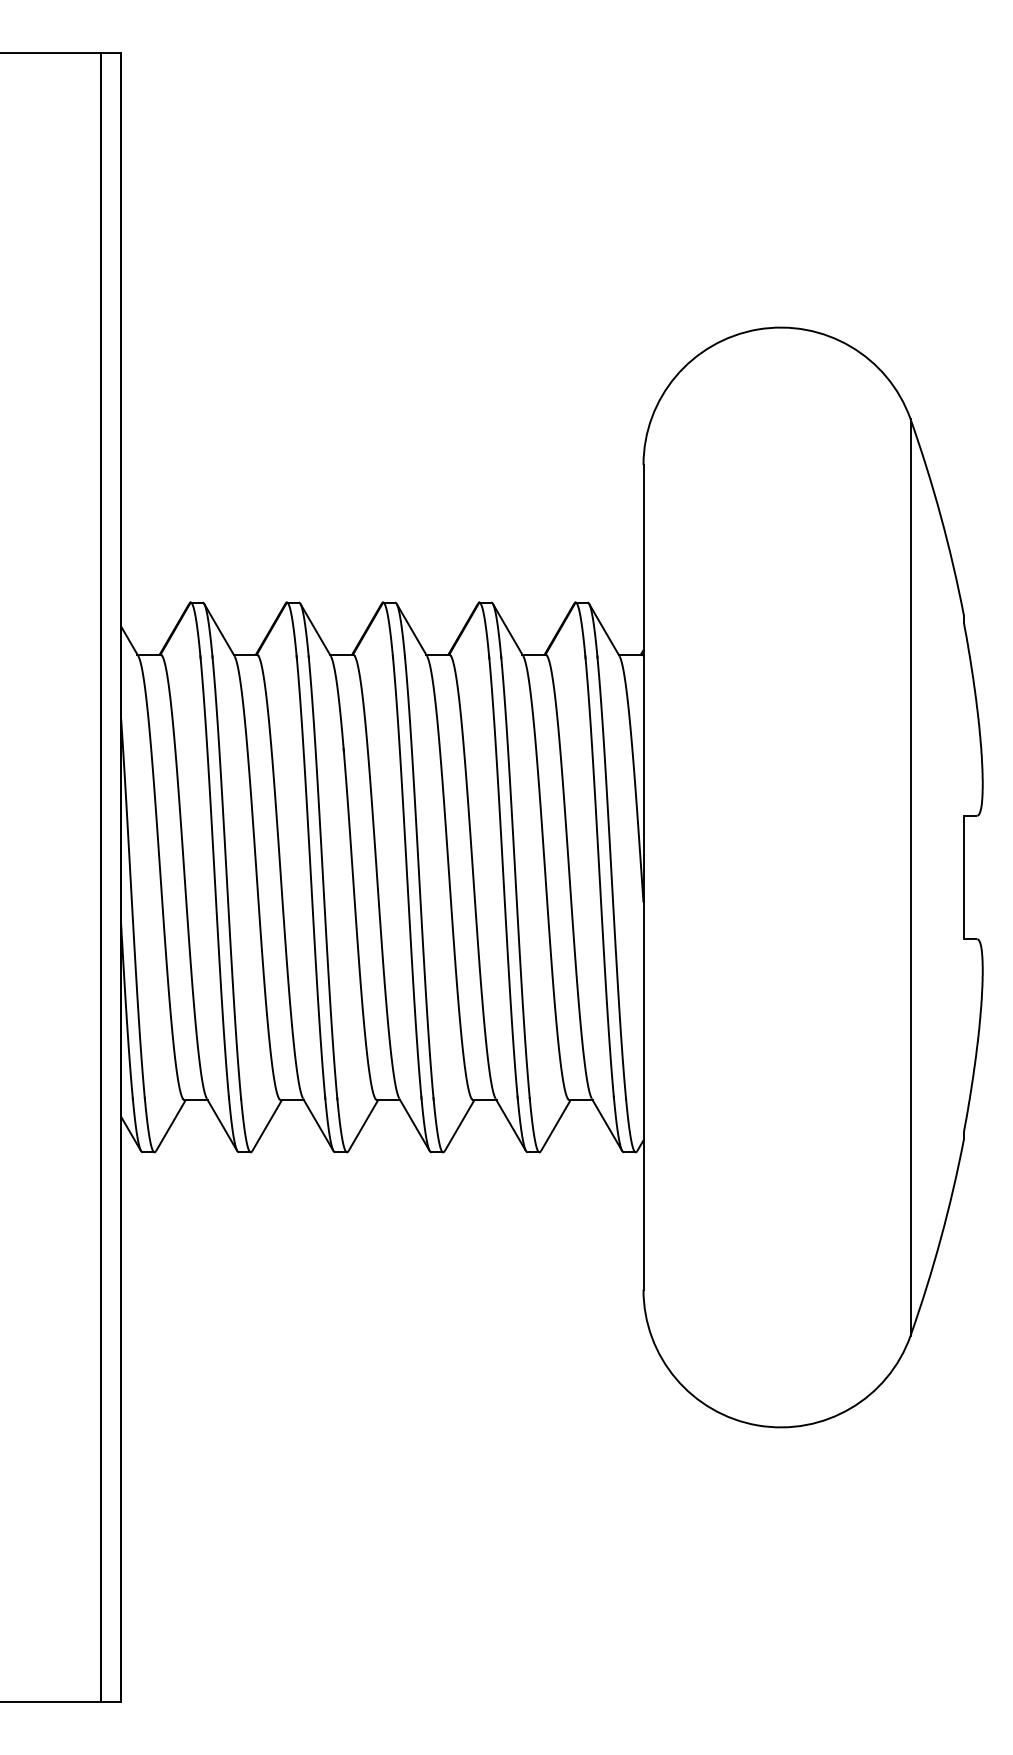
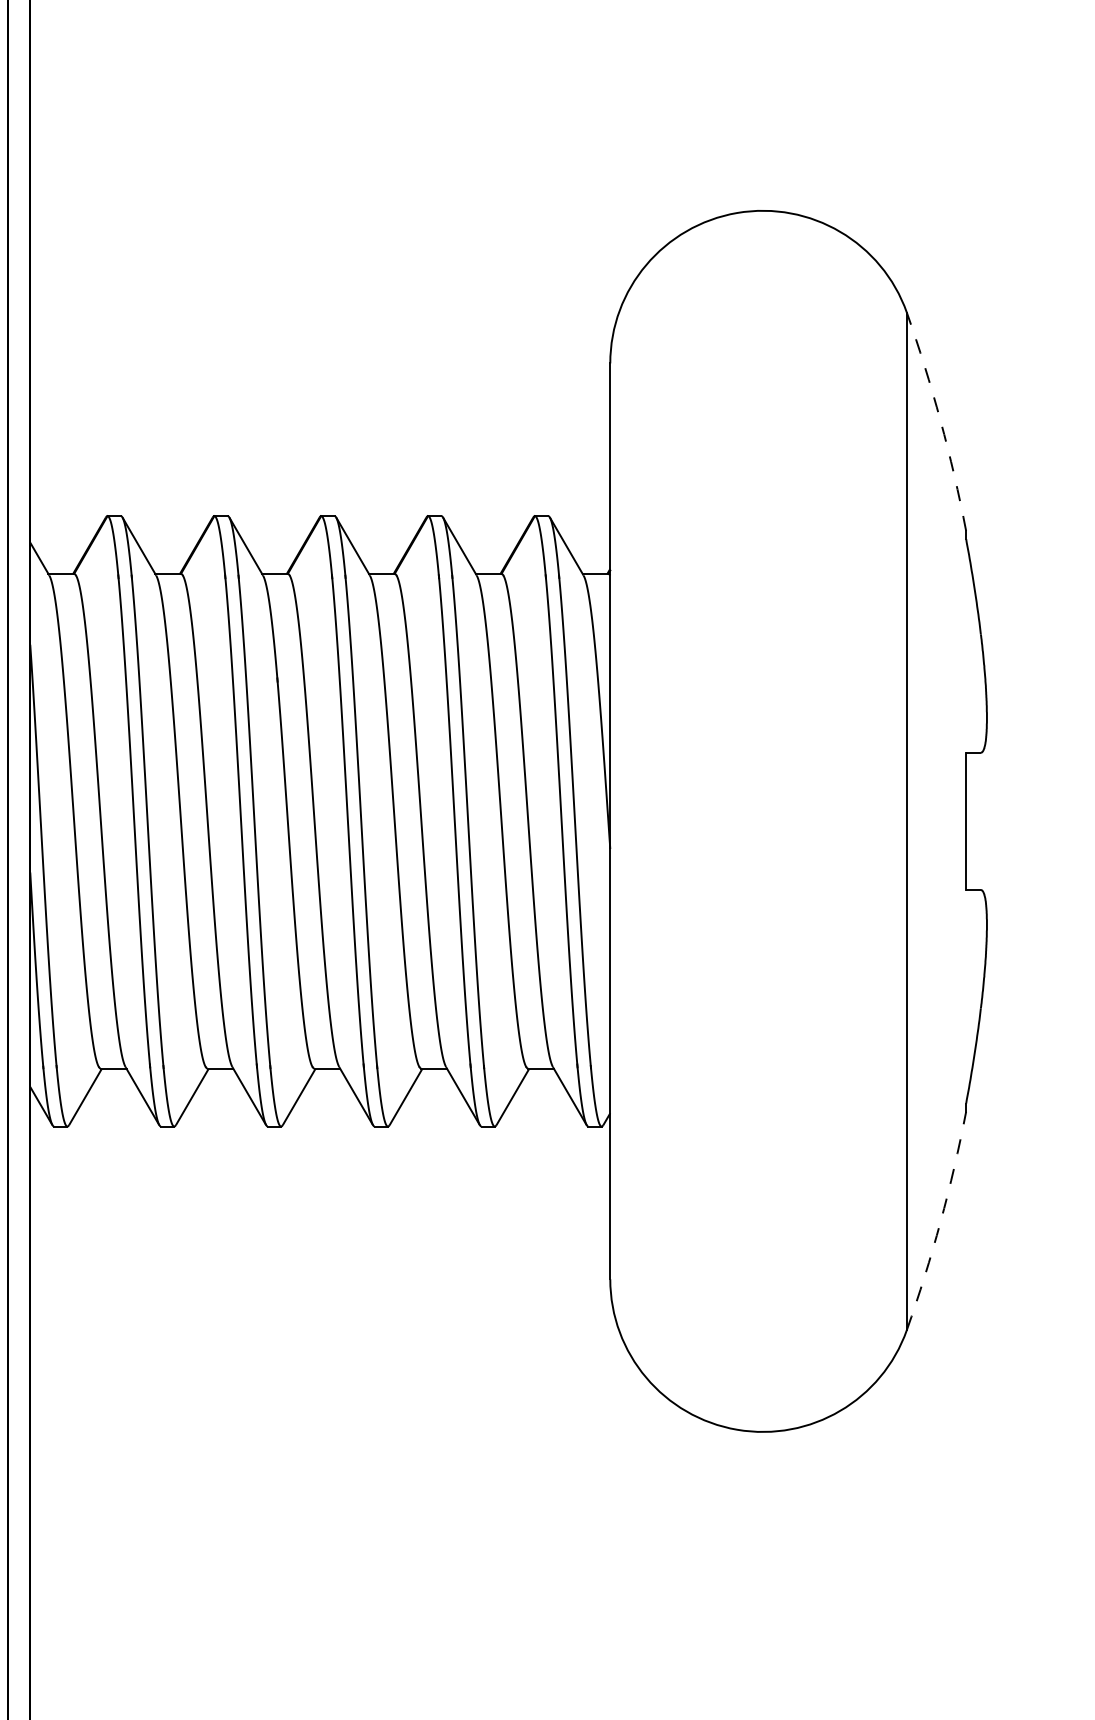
arc: (940, 516) -> (940, 420), solid -> dashed
arc: (940, 1238) -> (940, 1222), solid -> dashed

